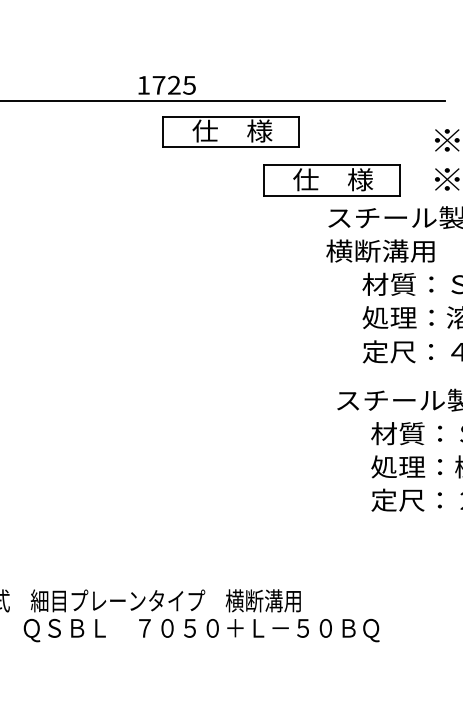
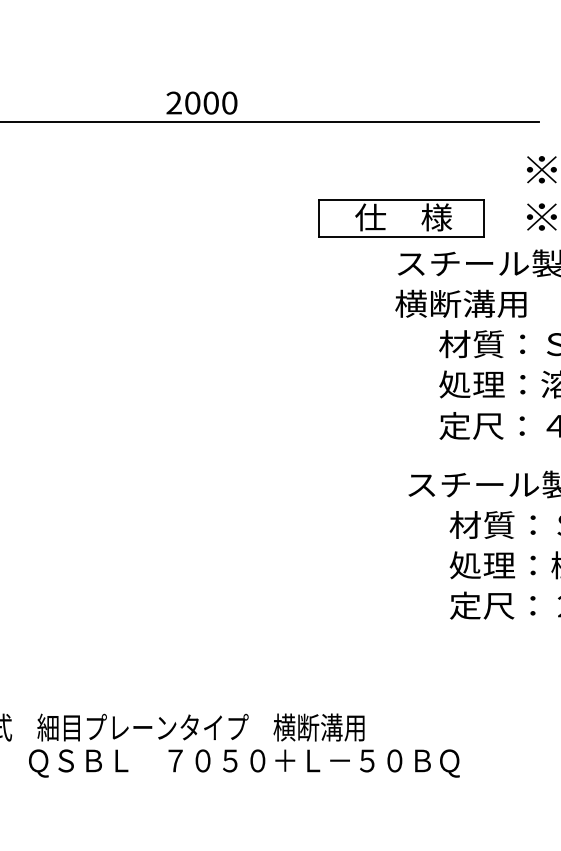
text: (166, 84) -> (201, 102), 1725 -> 2000
part: (230, 131) -> (279, 159), removed

